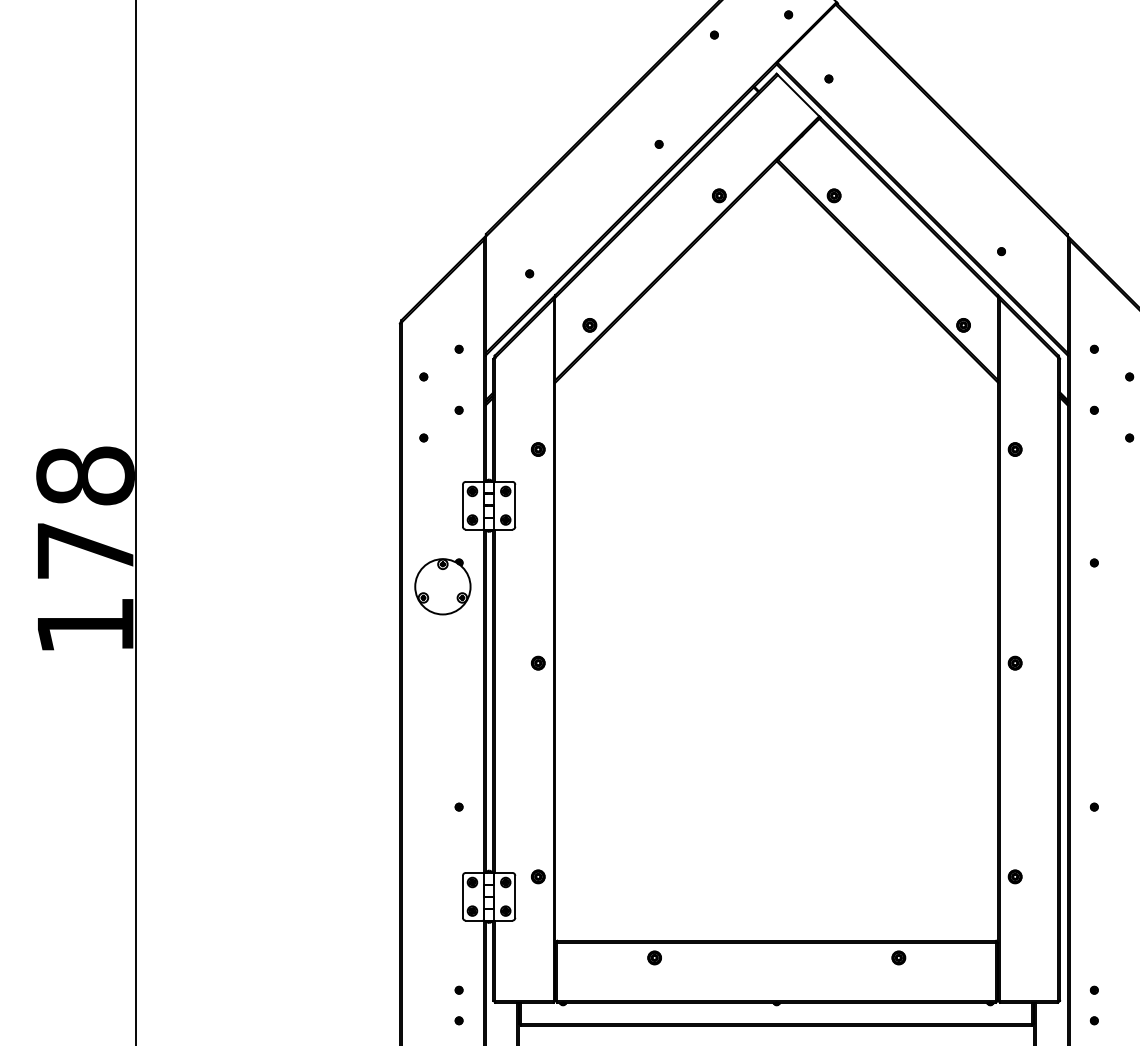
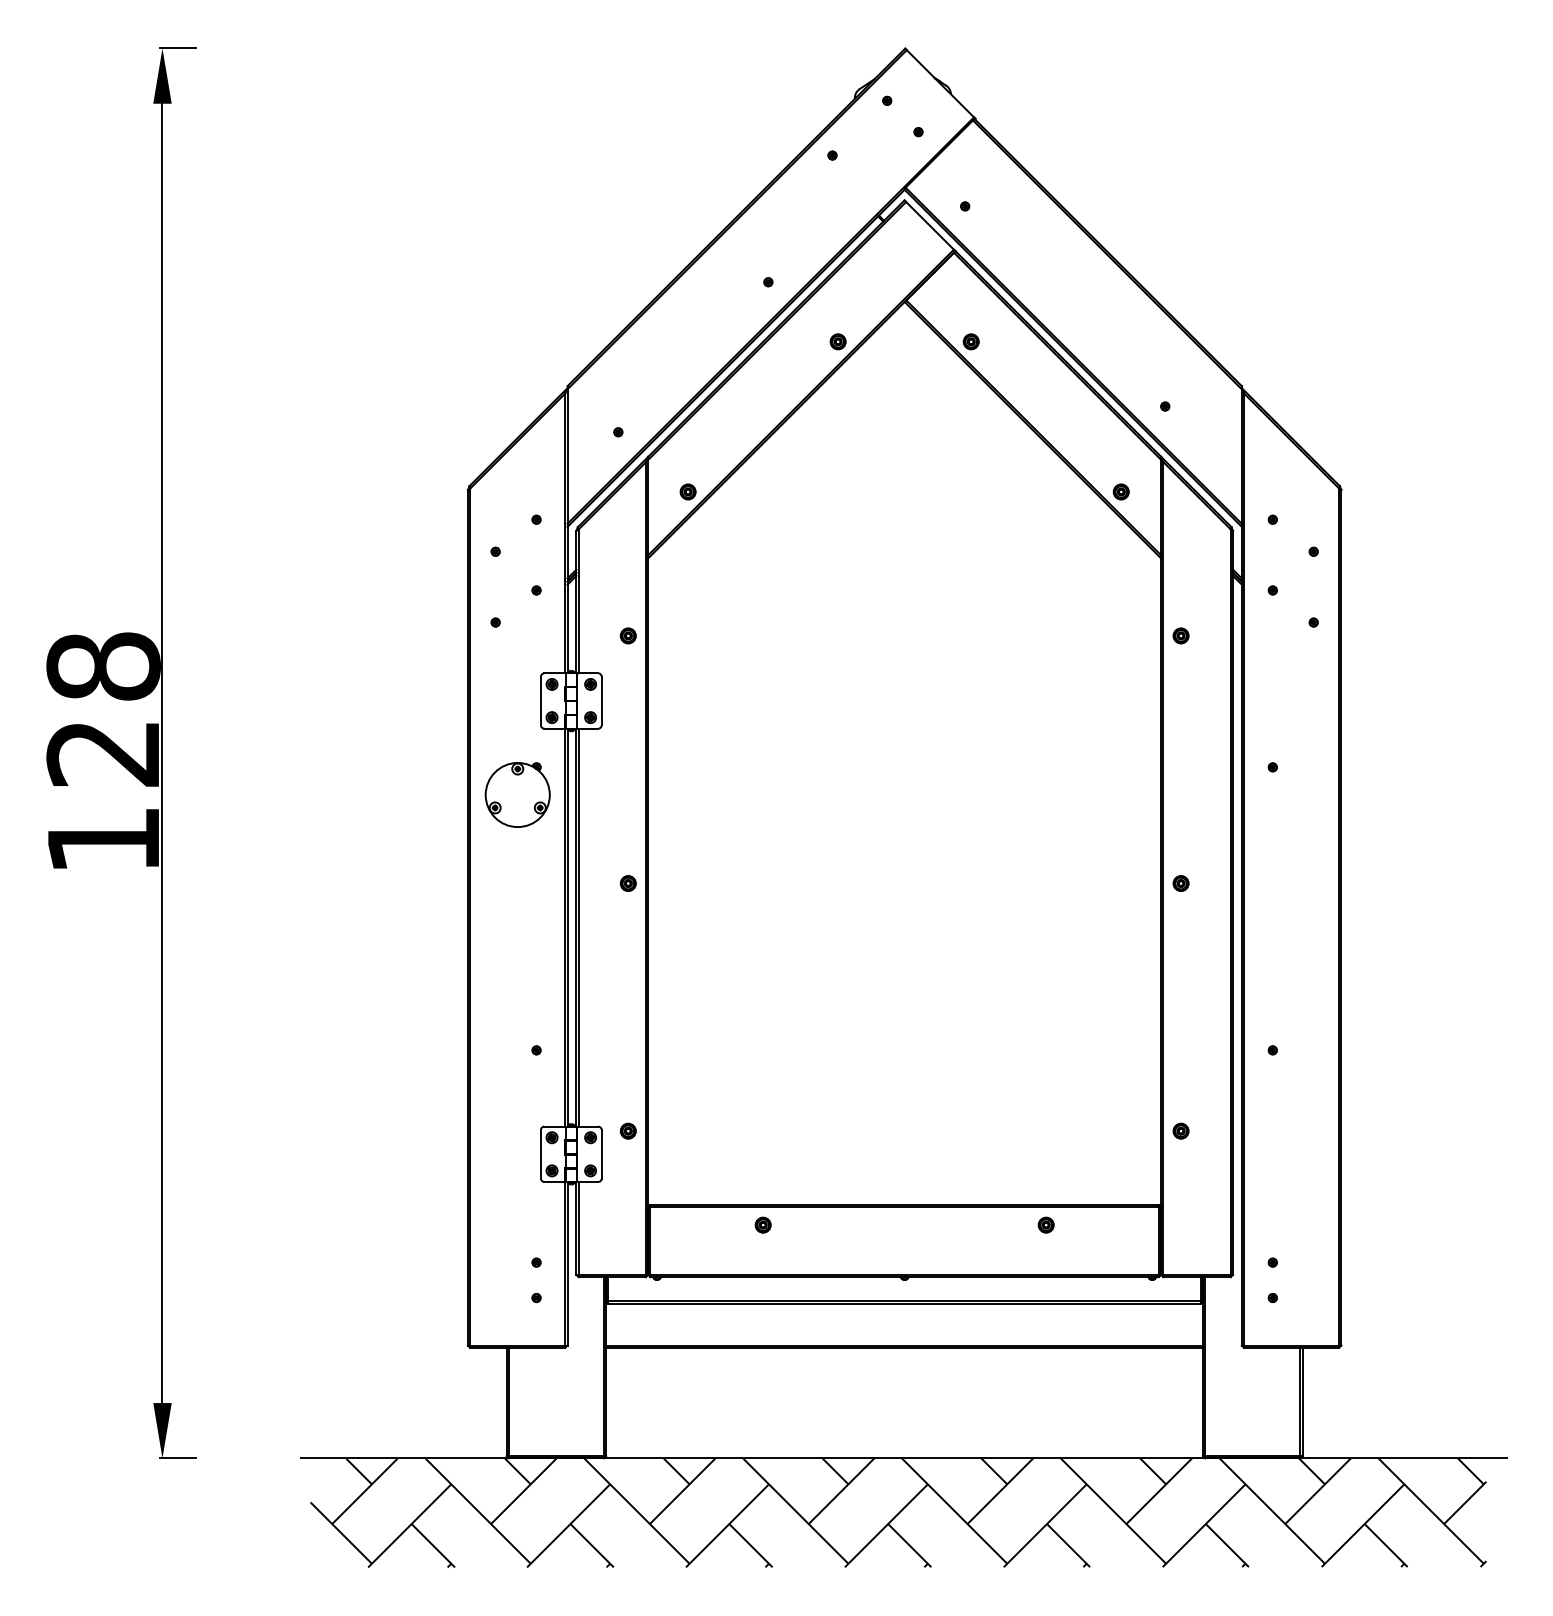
text: (84, 550) -> (102, 753), 178 -> 128

